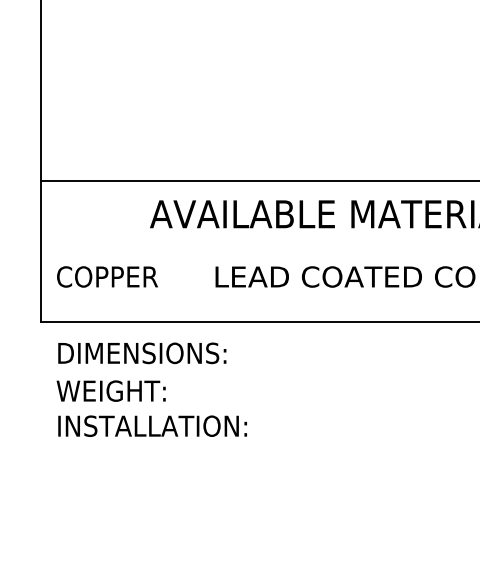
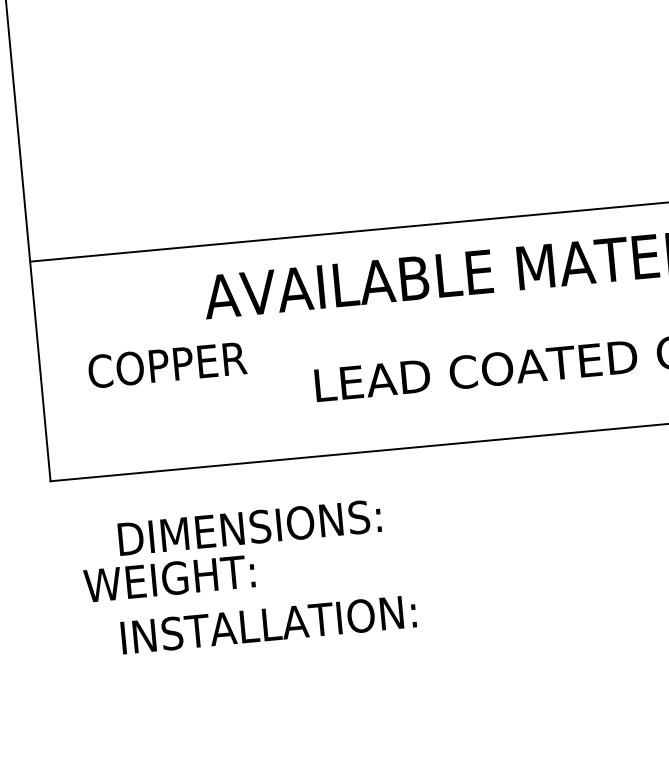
text: (107, 276) -> (167, 364), moved
text: (142, 353) -> (250, 527), moved
text: (152, 425) -> (268, 623), moved

